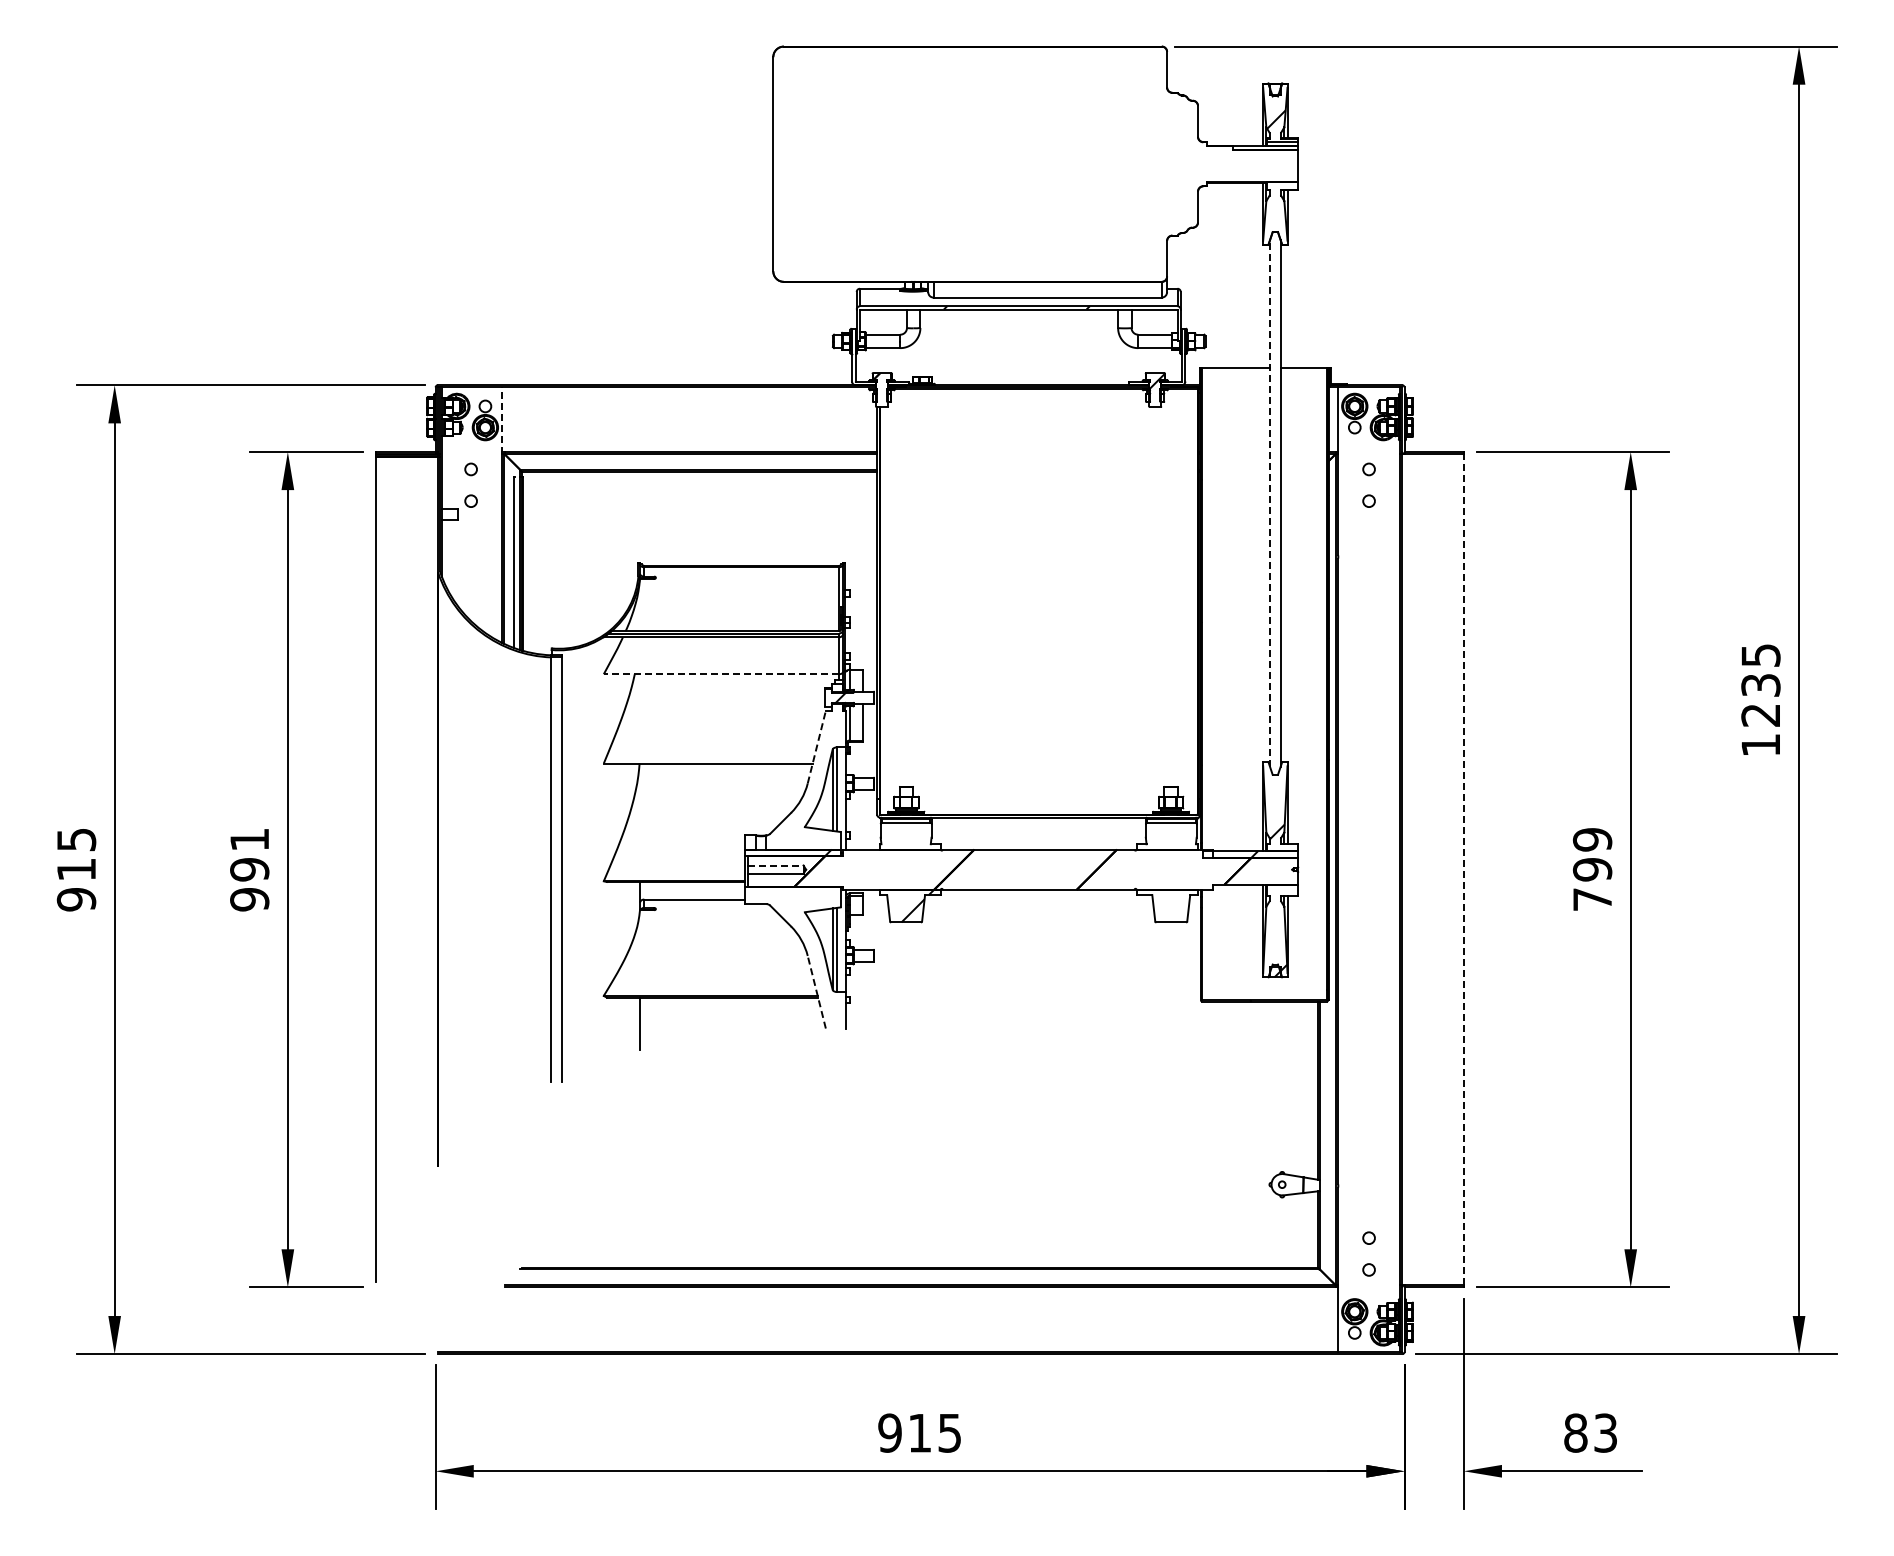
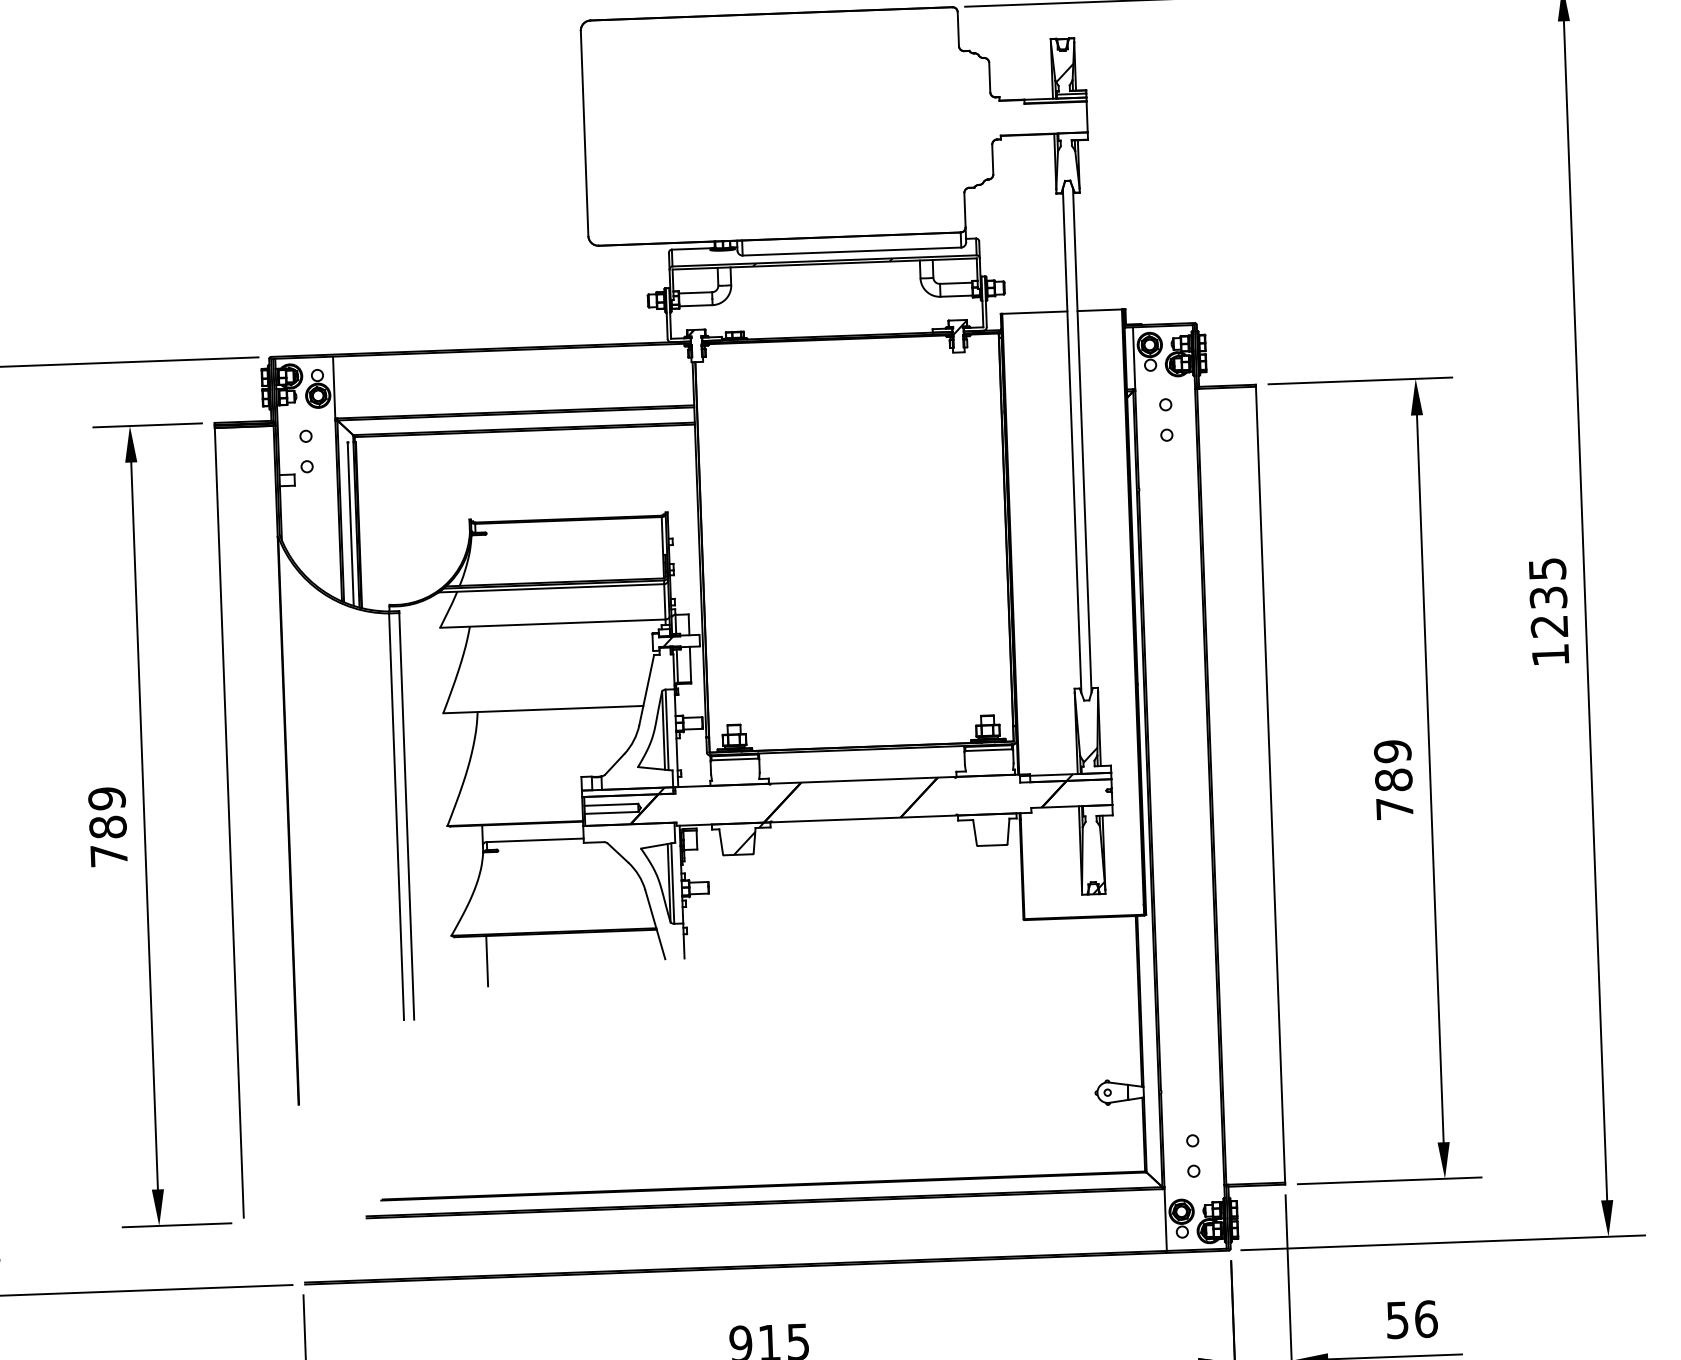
line: (502, 420) -> (334, 388), dashed -> solid
line: (1270, 503) -> (1072, 440), dashed -> solid
line: (721, 674) -> (552, 623), dashed -> solid
line: (816, 746) -> (646, 689), dashed -> solid
line: (776, 865) -> (612, 804), dashed -> solid
text: (249, 869) -> (107, 827), 991 -> 789
line: (1463, 869) -> (1270, 784), dashed -> solid
text: (1592, 869) -> (1393, 779), 799 -> 789
line: (816, 991) -> (655, 924), dashed -> solid
text: (1590, 1432) -> (1411, 1319), 83 -> 56

